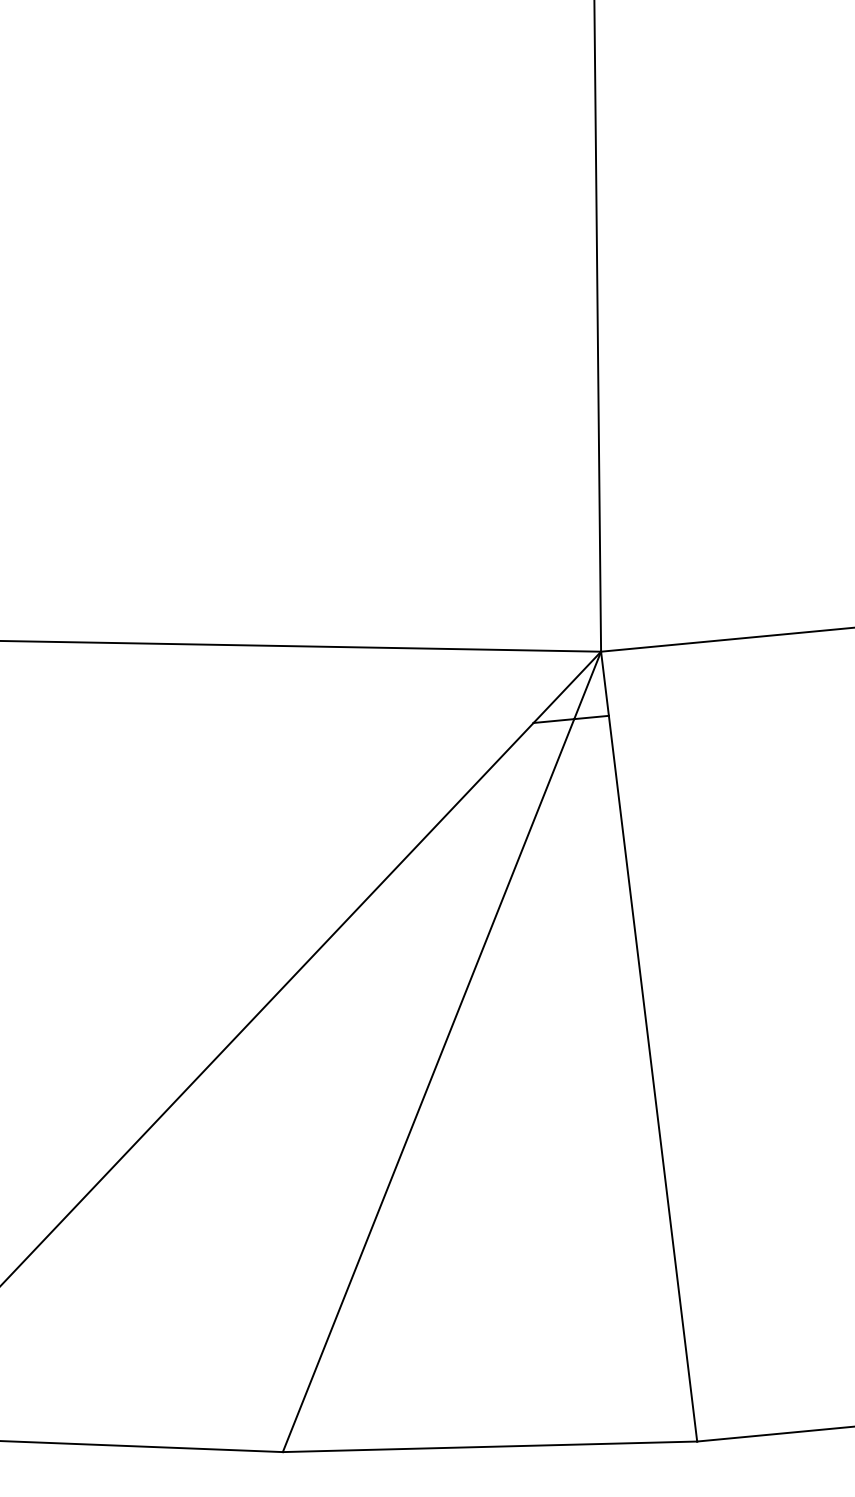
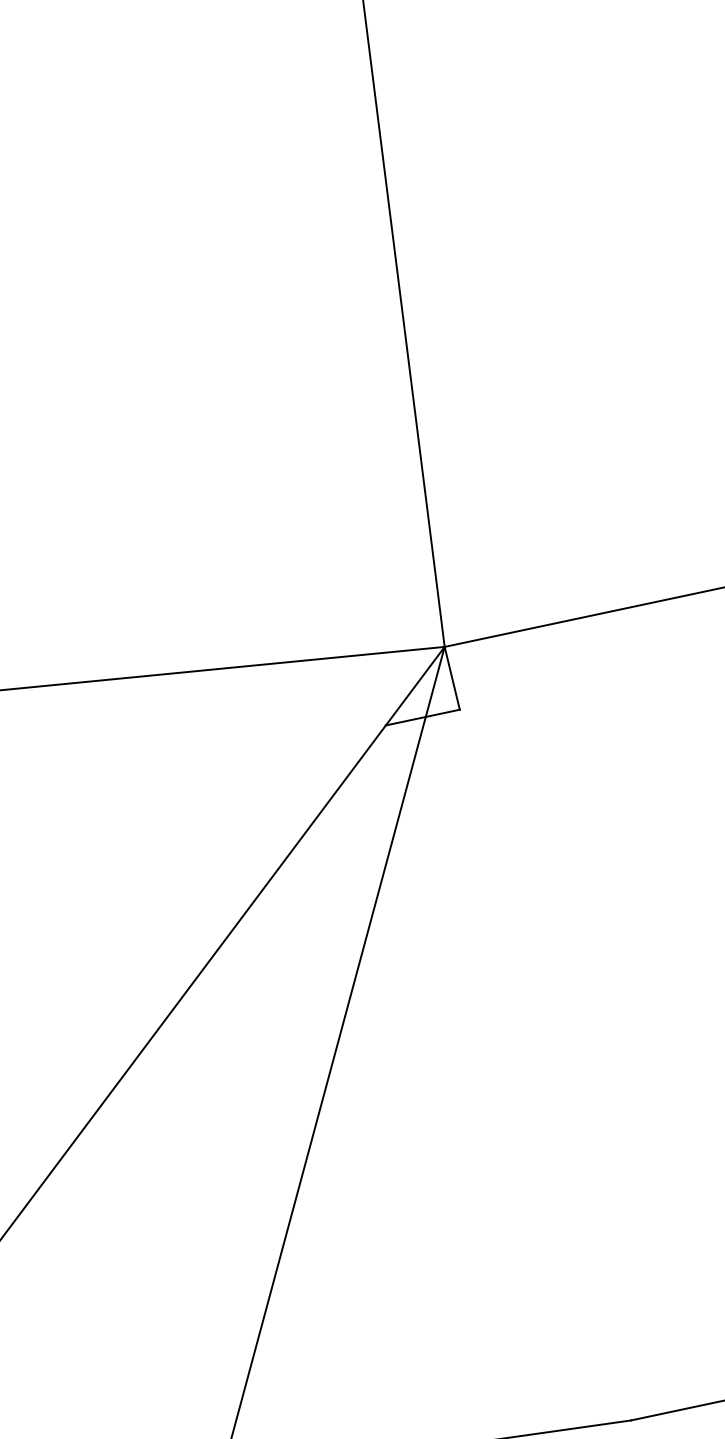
line: (652, 1078) -> (544, 1064), removed

